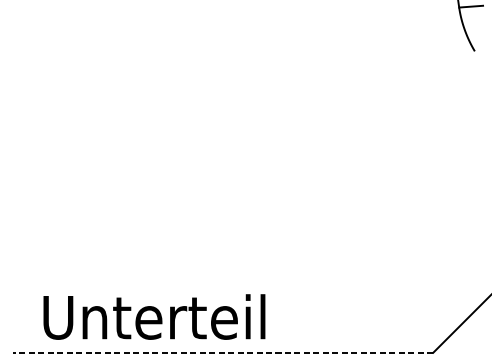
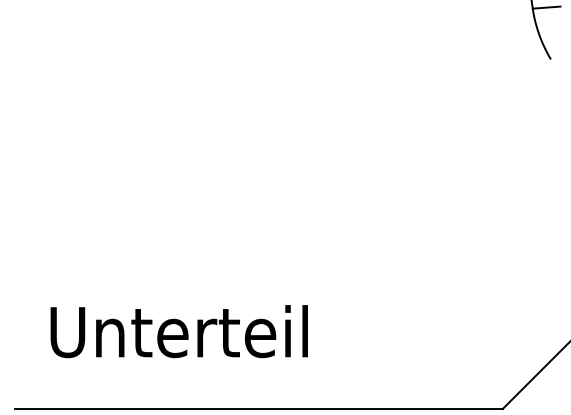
text: (153, 316) -> (178, 331), moved
line: (222, 353) -> (258, 409), dashed -> solid

